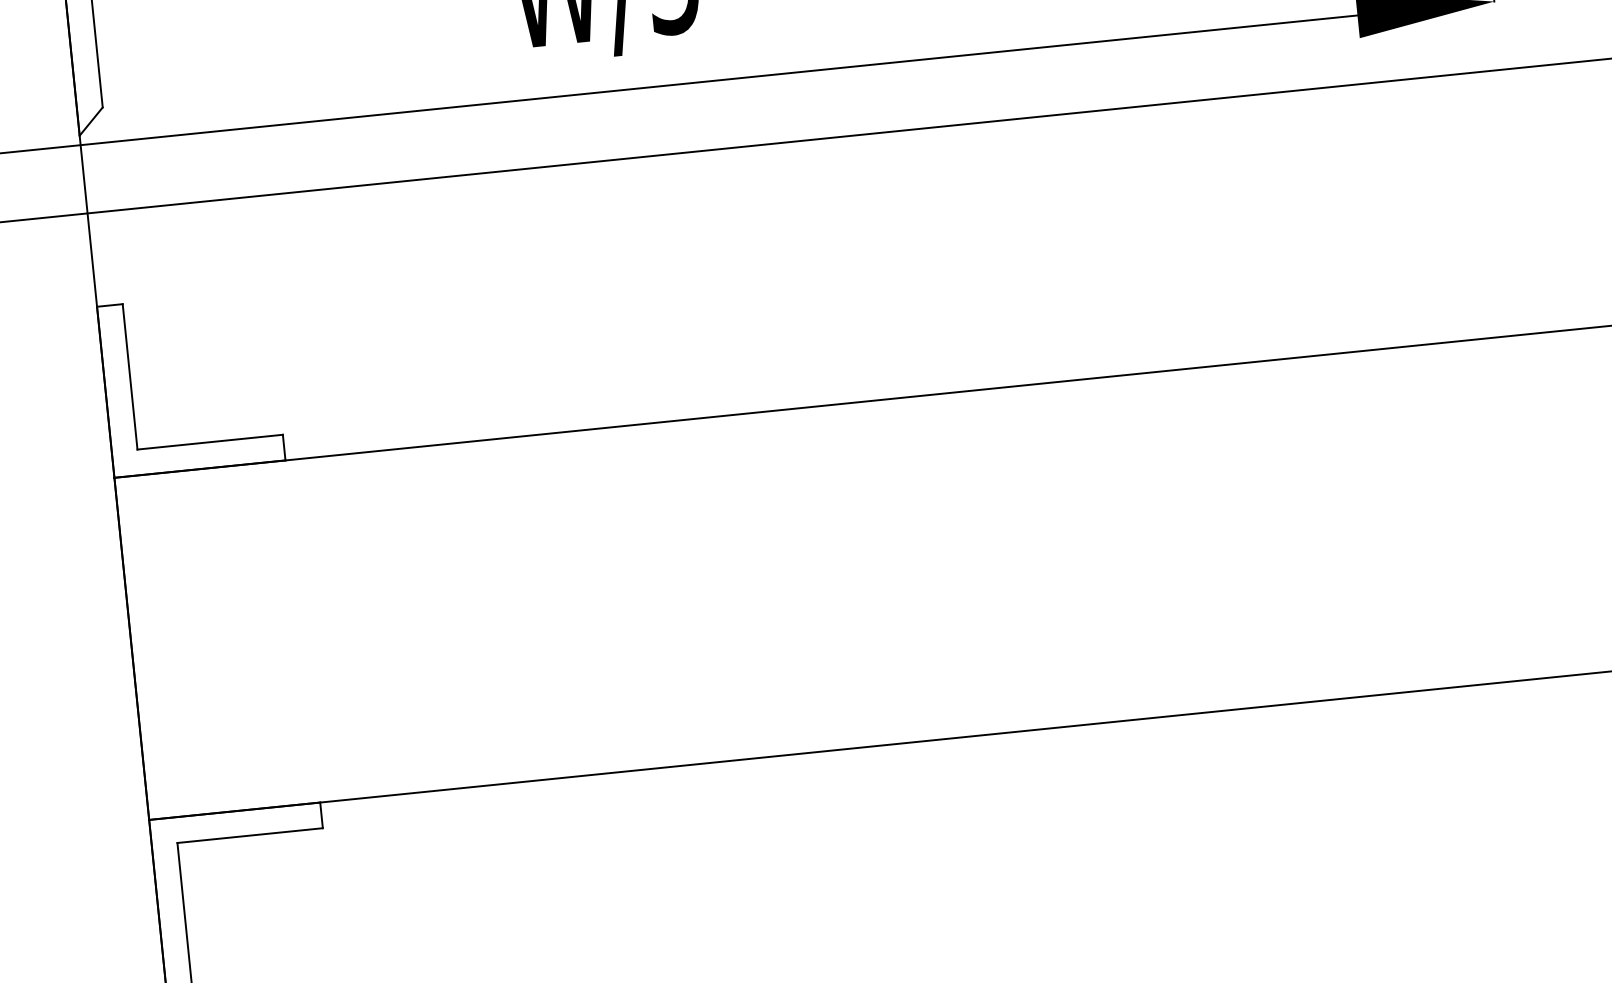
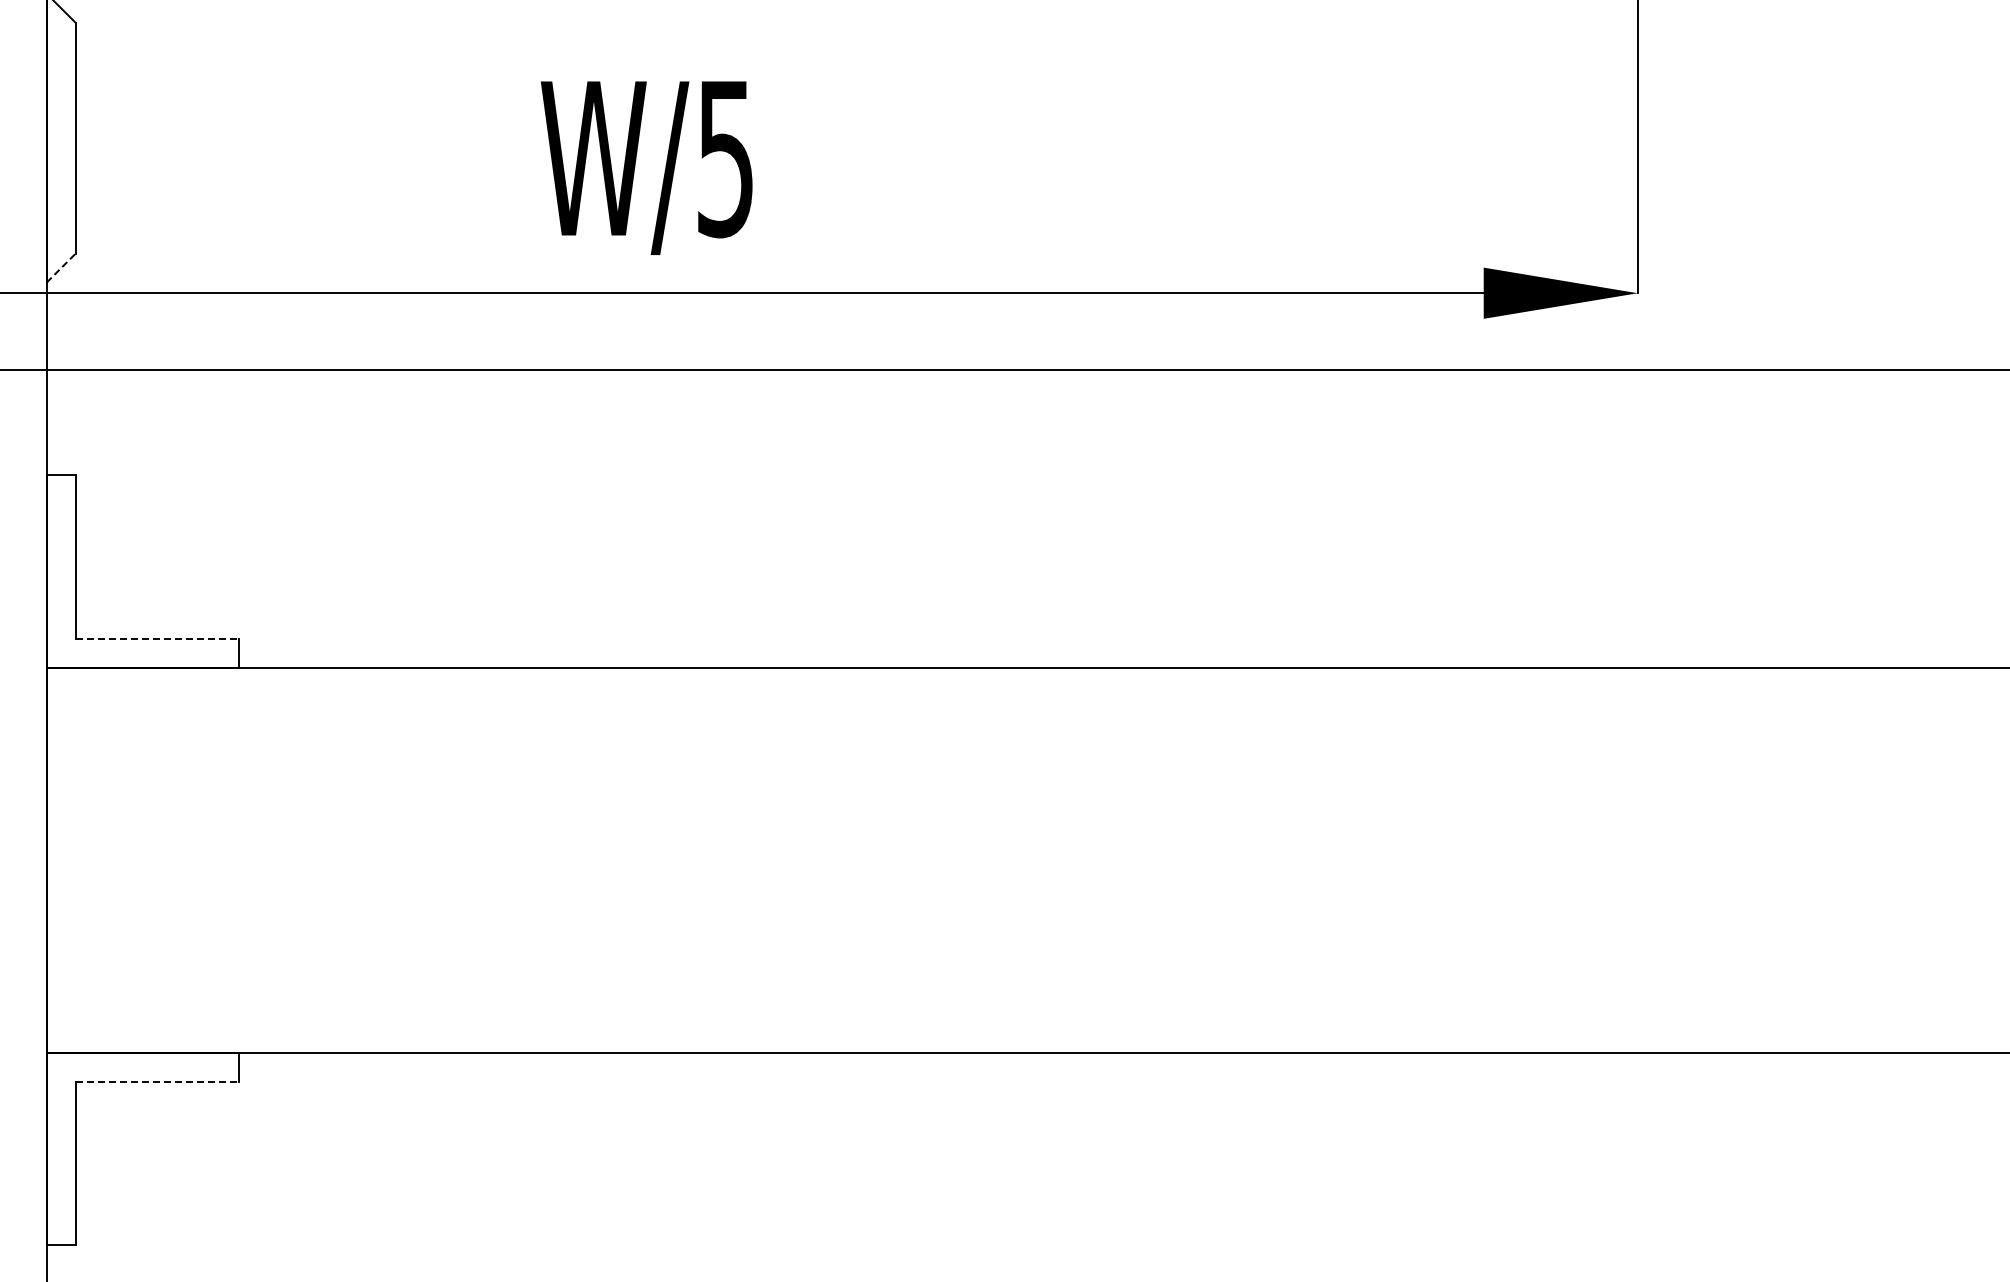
line: (91, 120) -> (61, 267), solid -> dashed
line: (210, 441) -> (157, 638), solid -> dashed
line: (250, 835) -> (157, 1081), solid -> dashed

